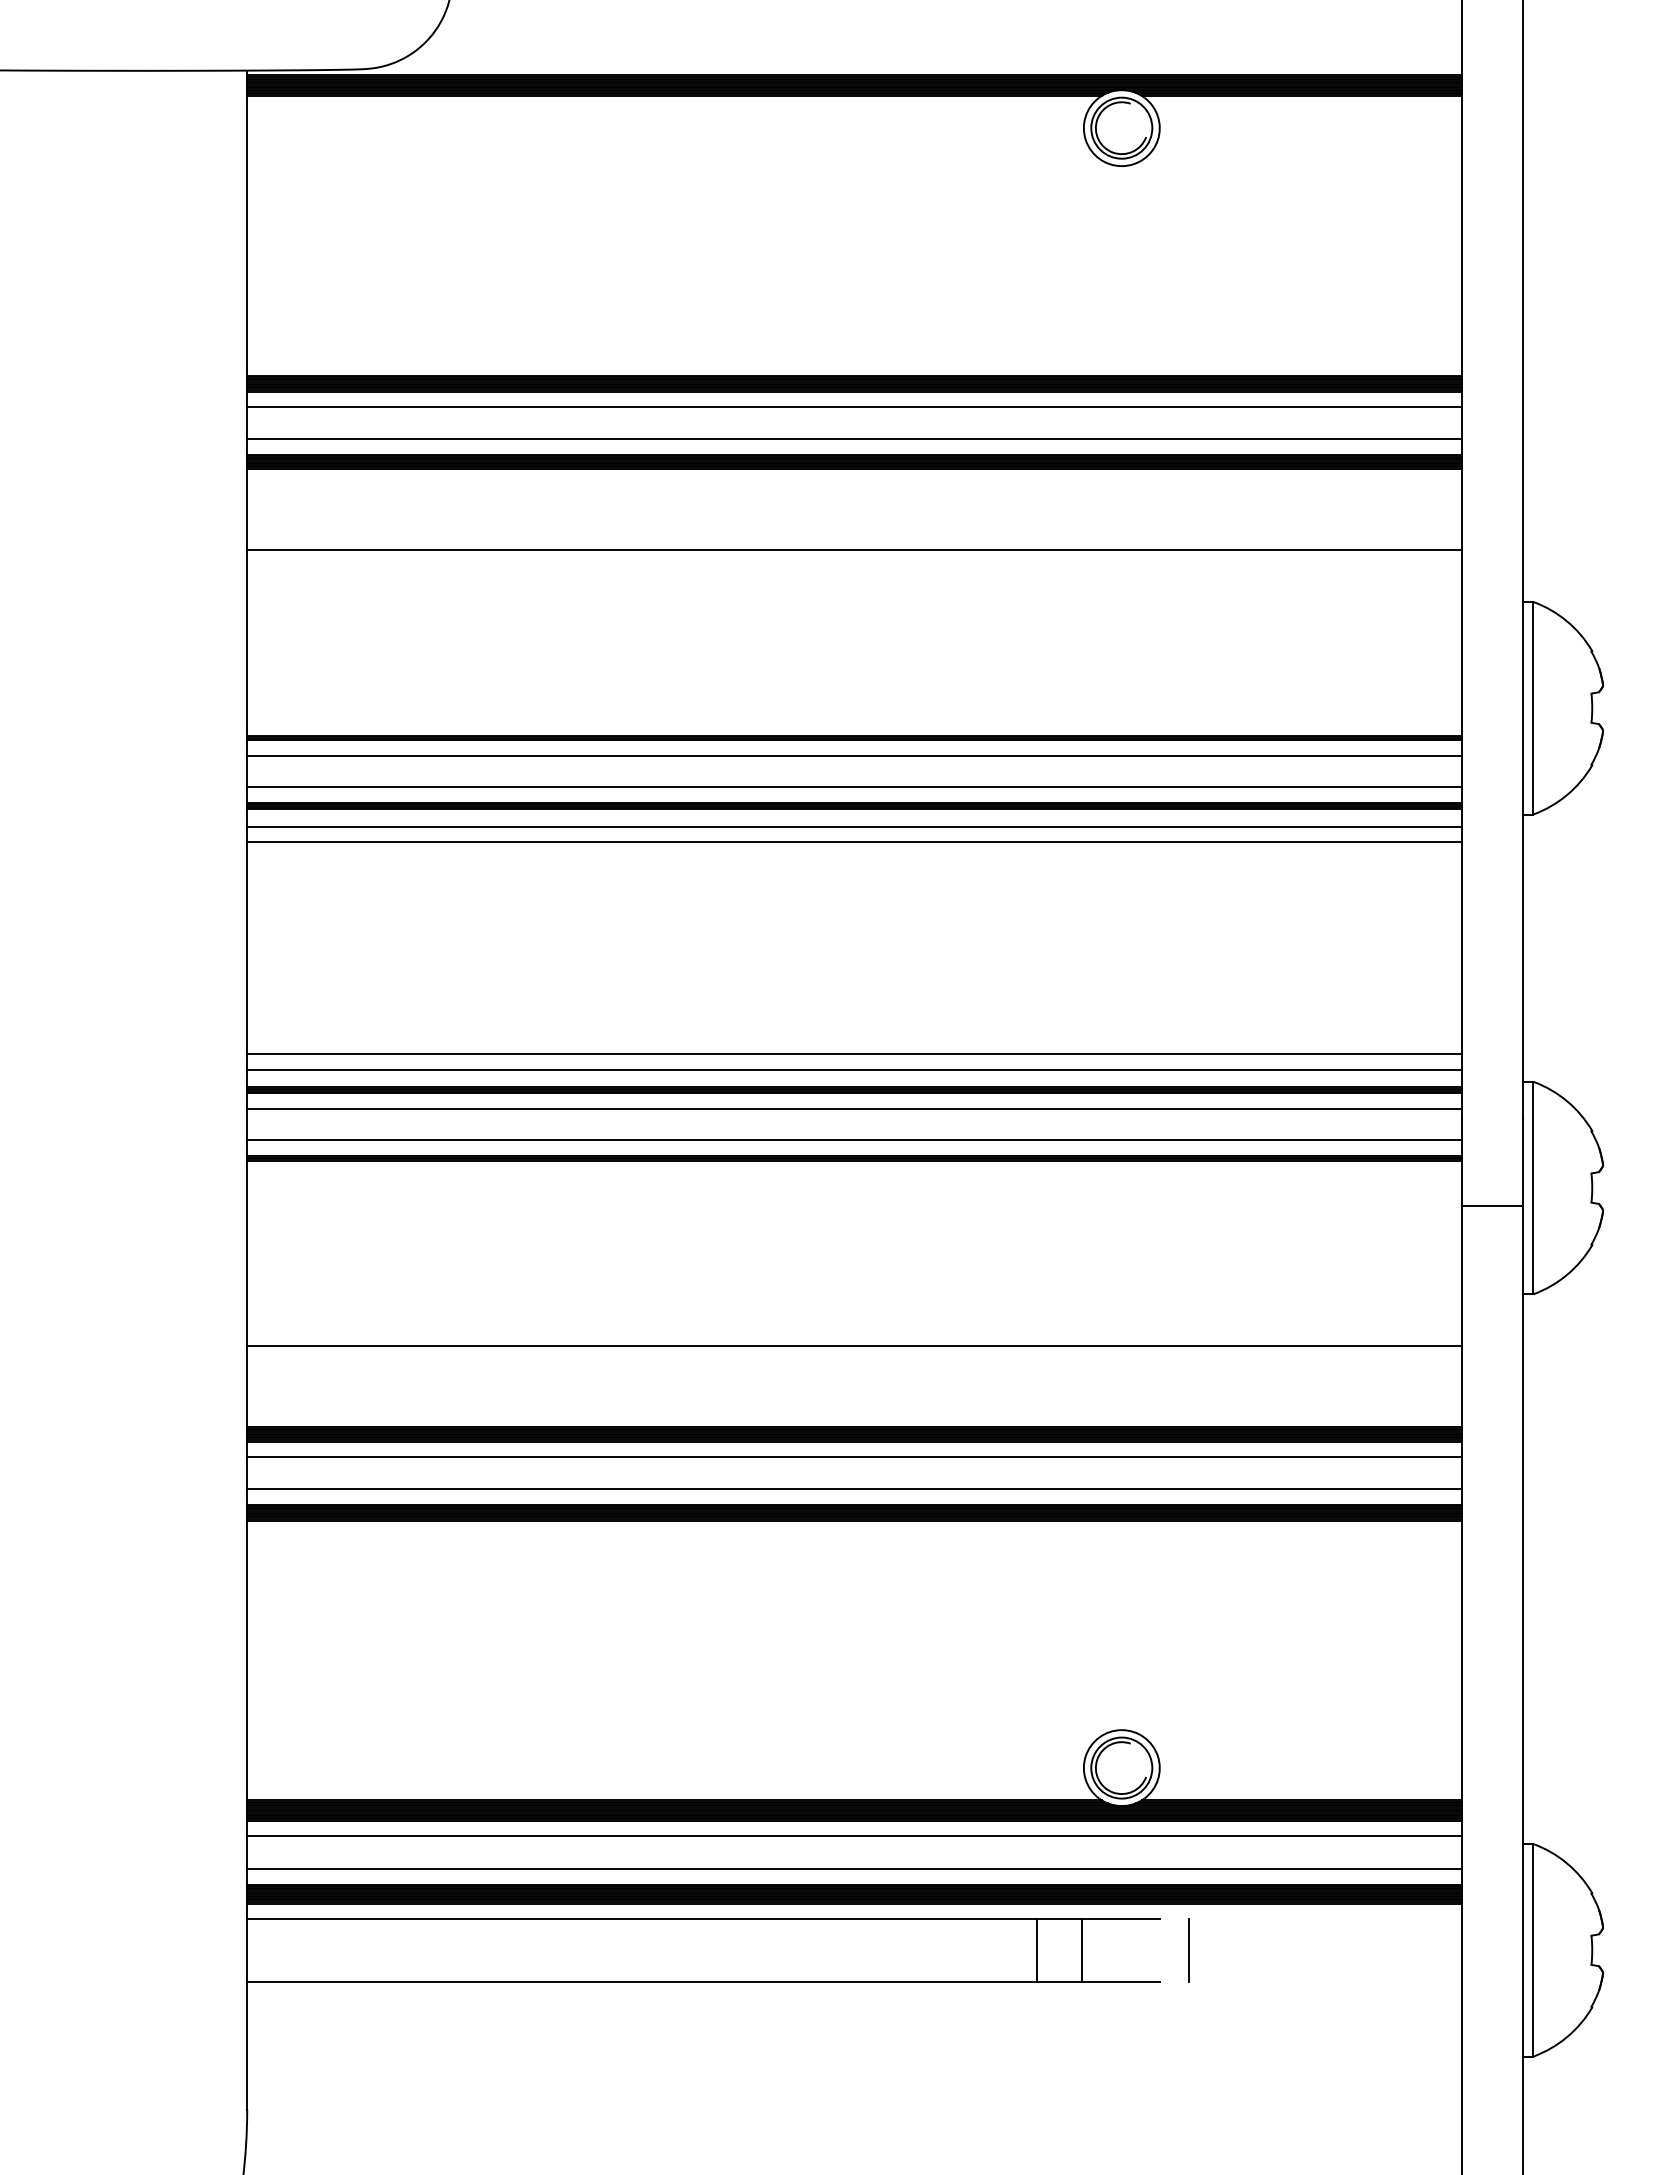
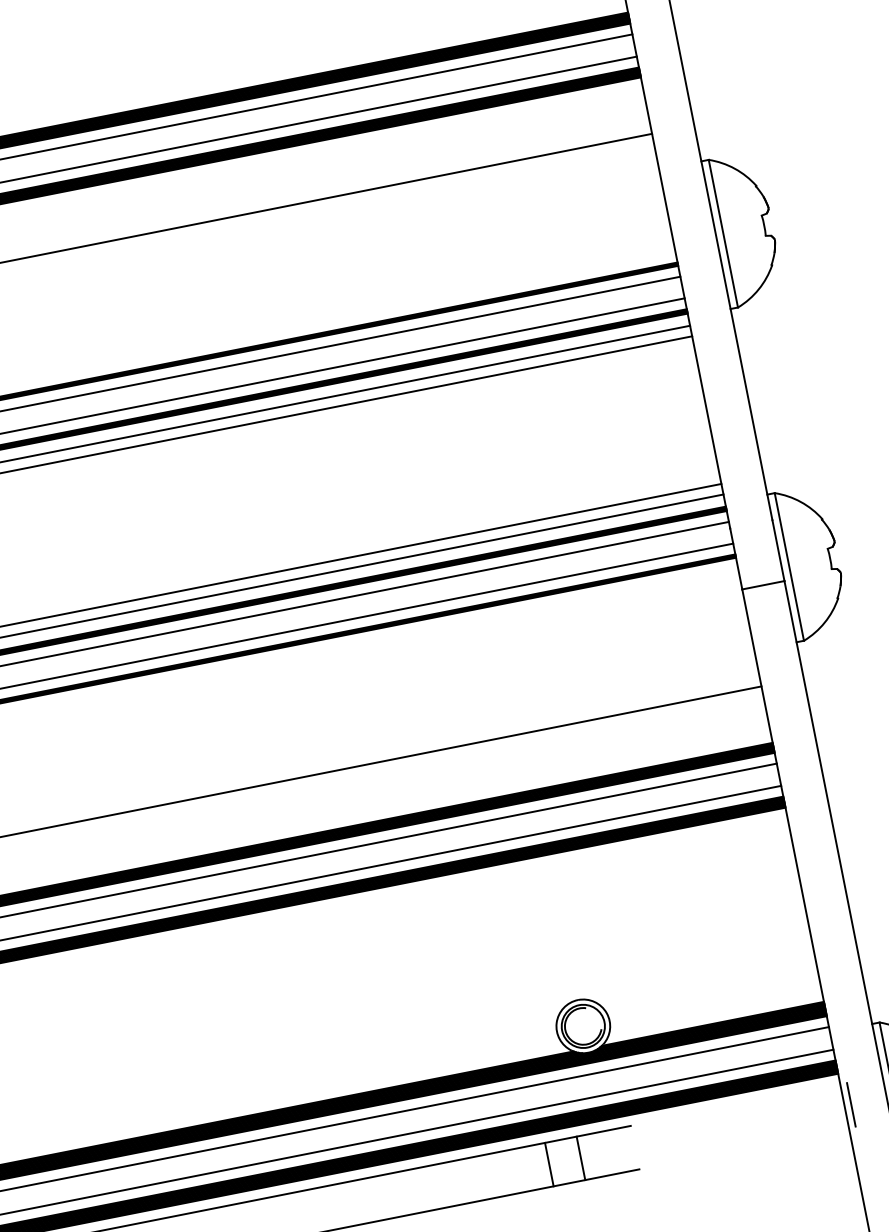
line: (1188, 1950) -> (851, 1104), moved

